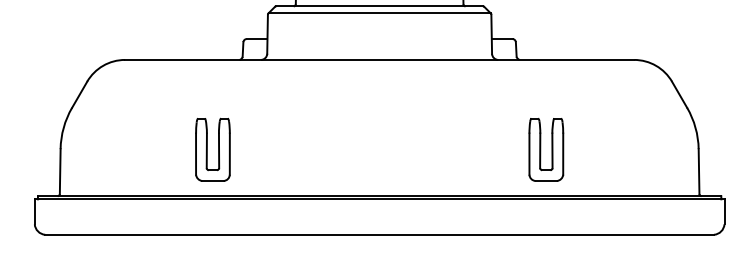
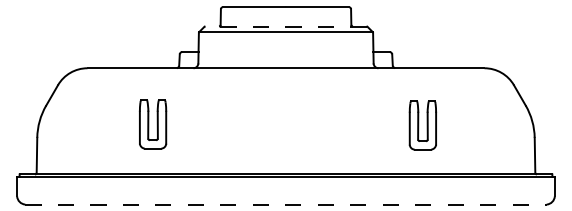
line: (380, 6) -> (286, 26), solid -> dashed
part: (212, 150) -> (152, 124), moved
part: (545, 150) -> (422, 125), moved
line: (380, 234) -> (286, 204), solid -> dashed

